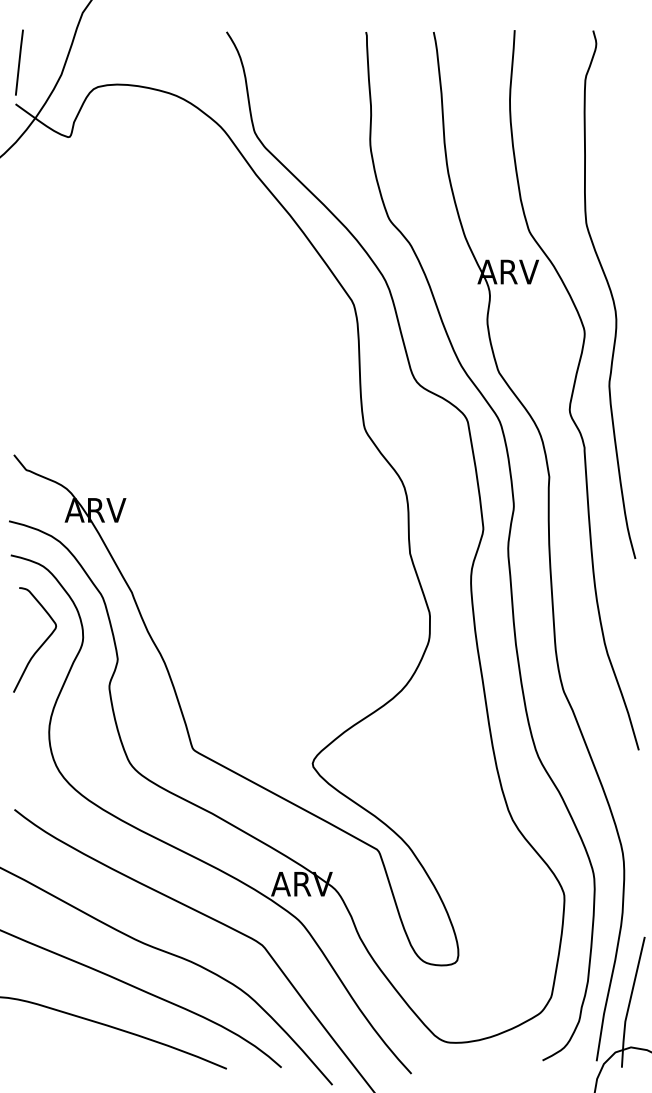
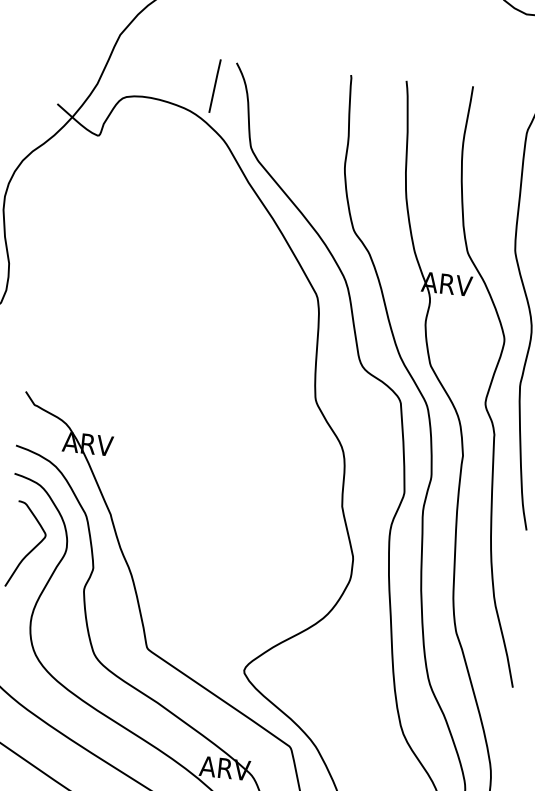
line: (19, 62) -> (215, 86), moved

